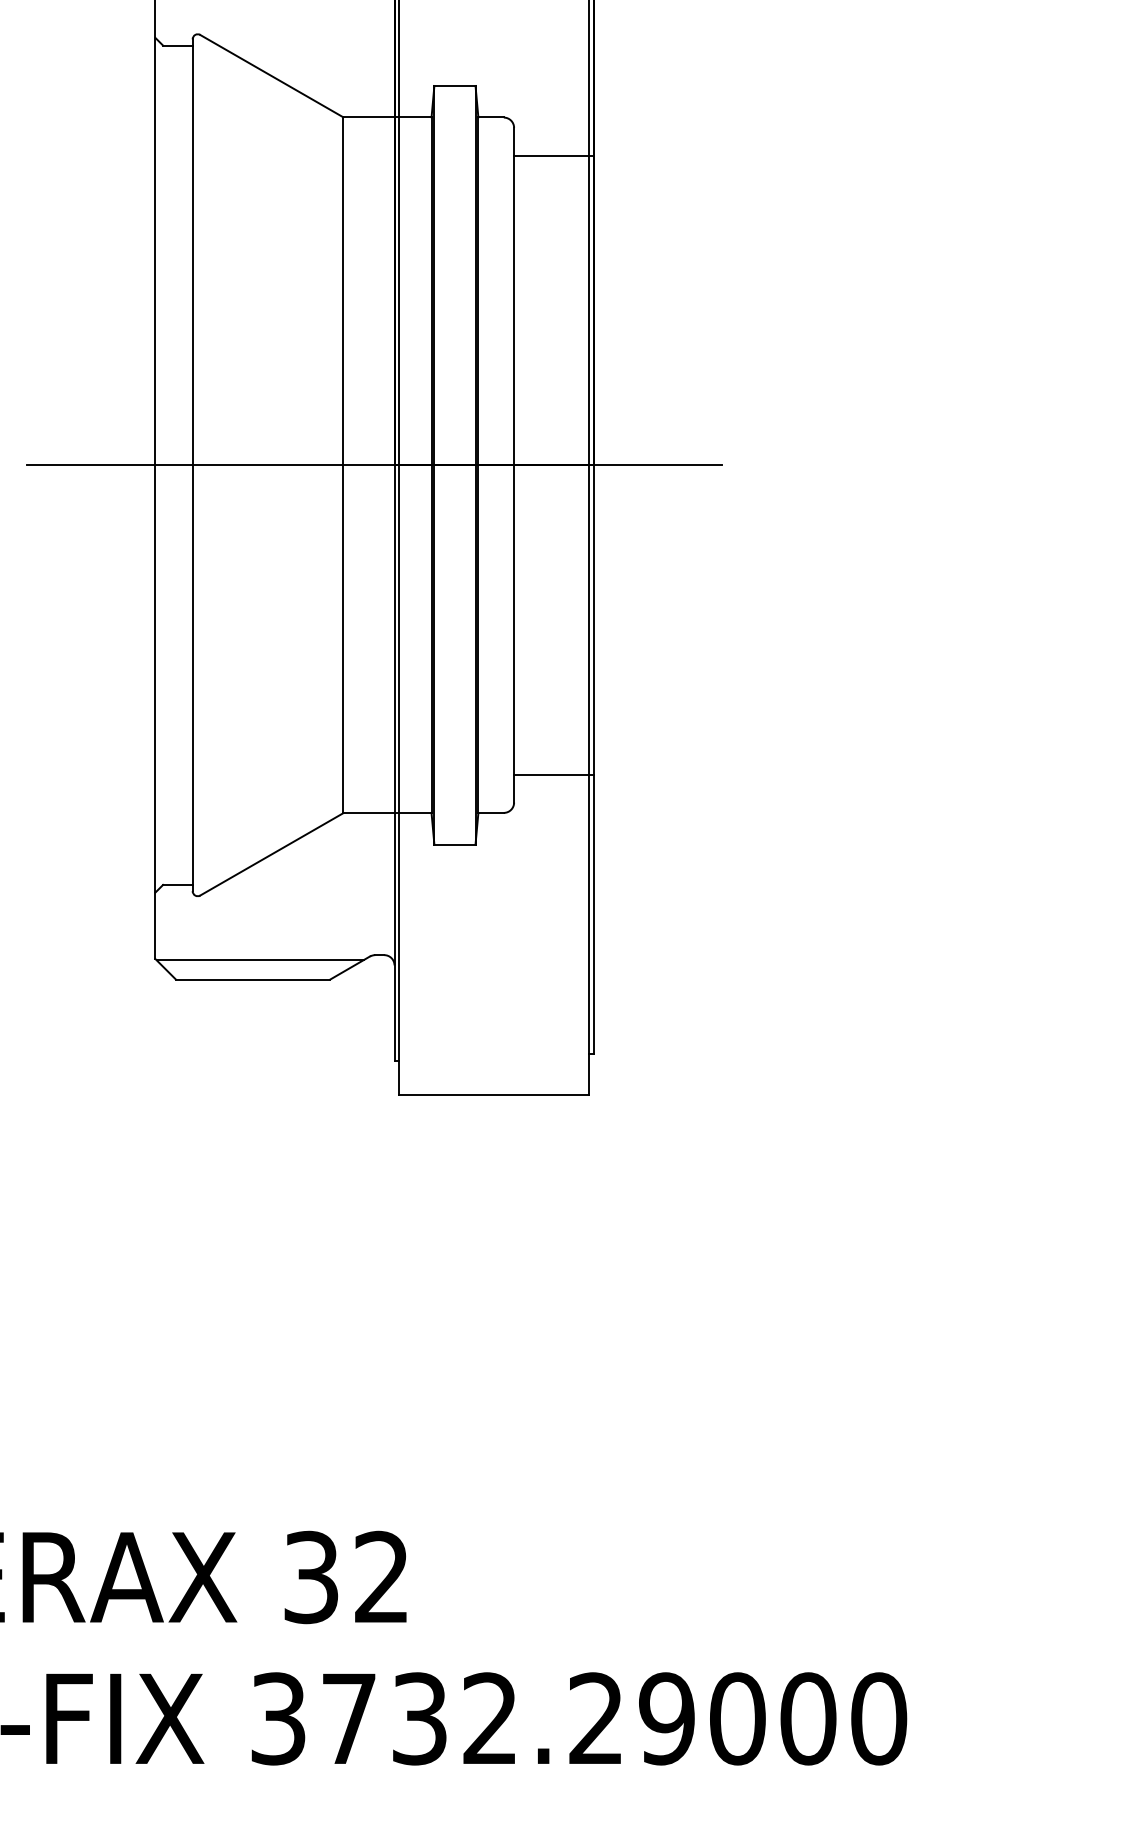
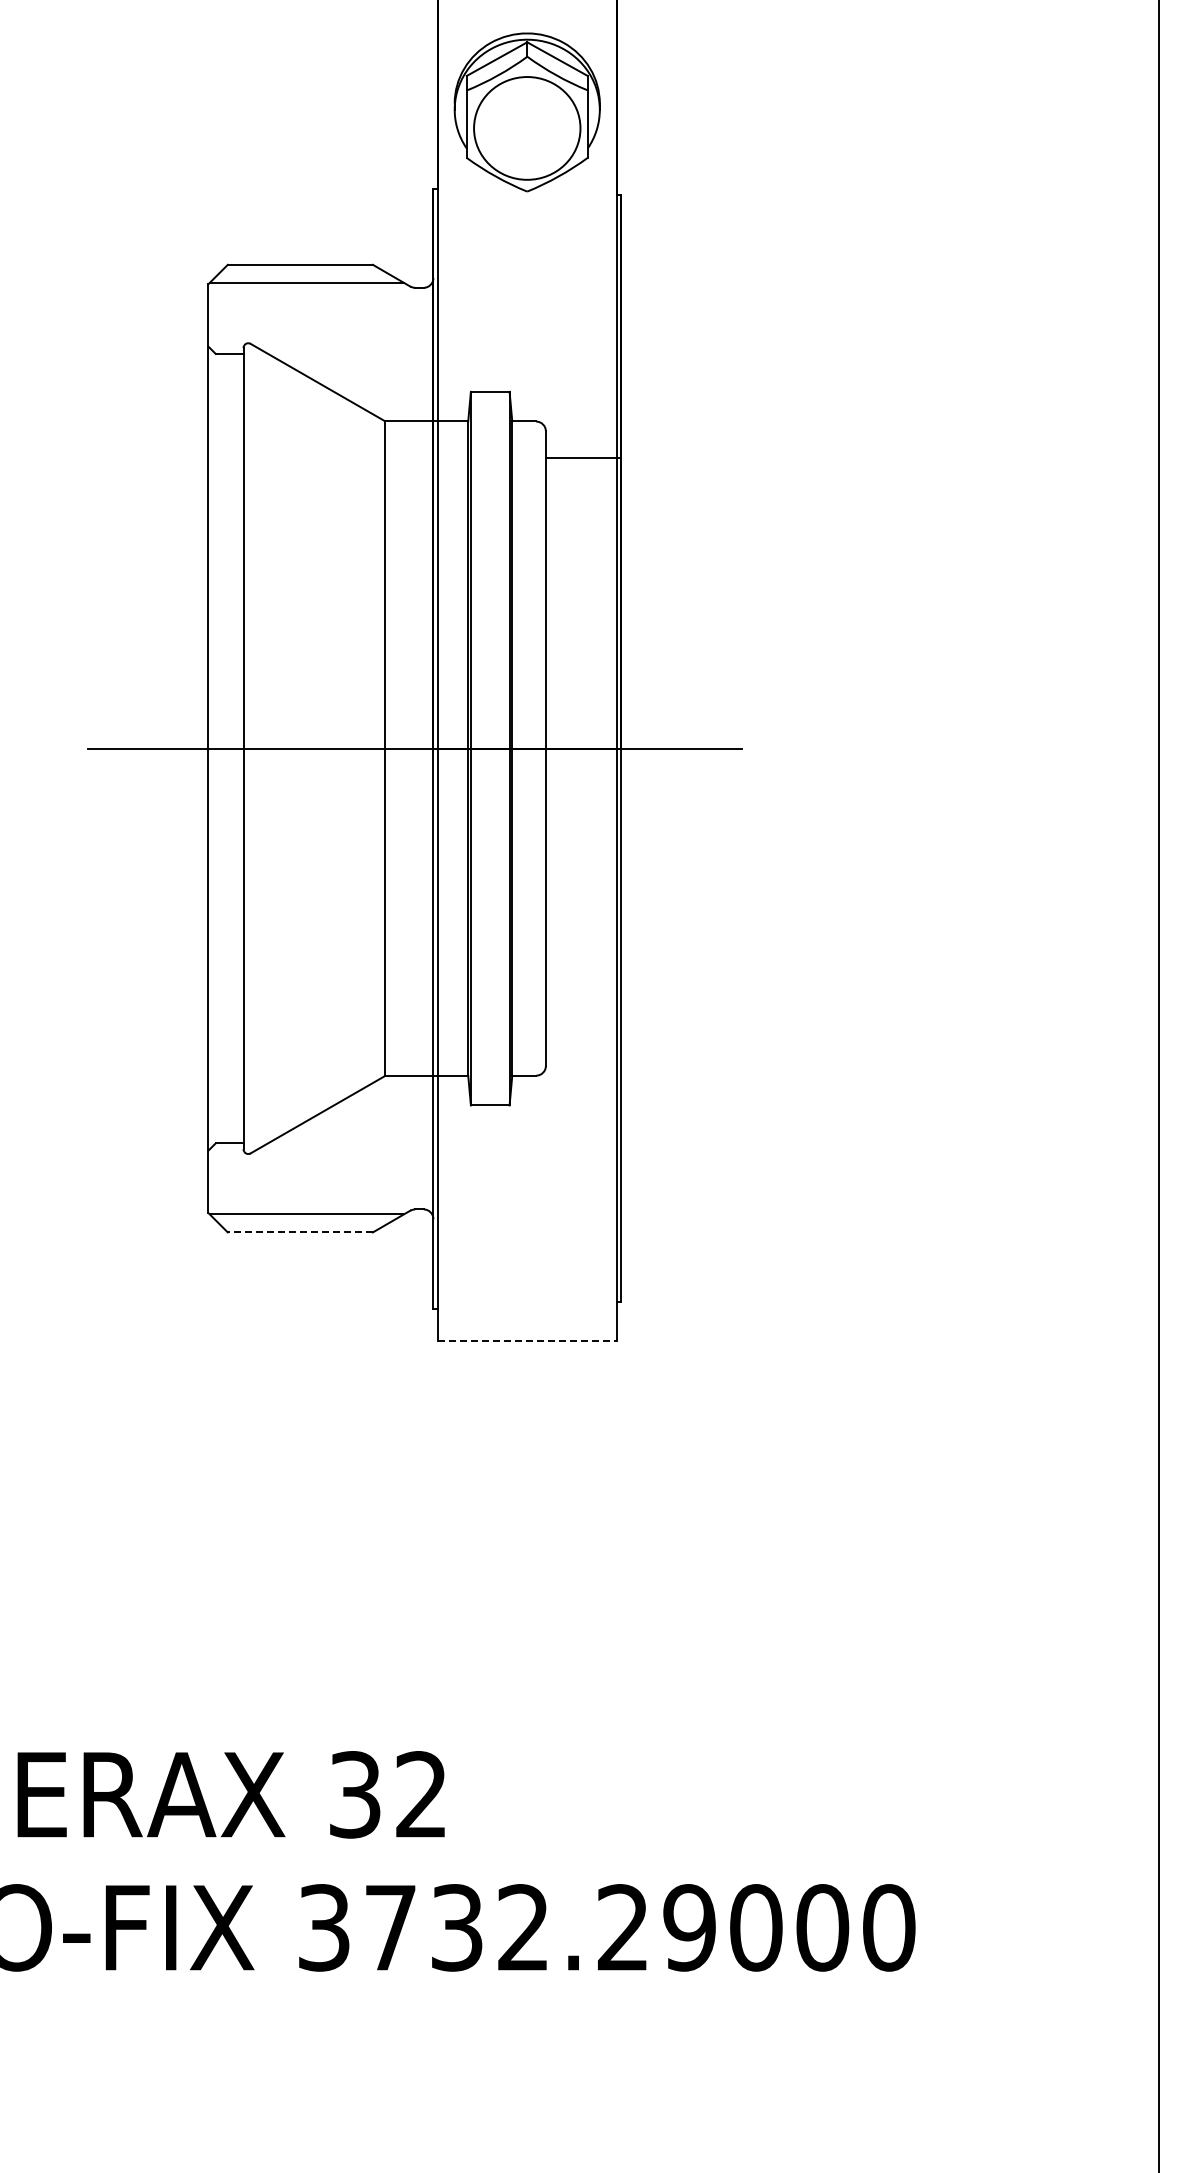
line: (553, 774) -> (582, 1039), removed
line: (253, 979) -> (300, 1232), solid -> dashed
line: (494, 1095) -> (527, 1341), solid -> dashed

